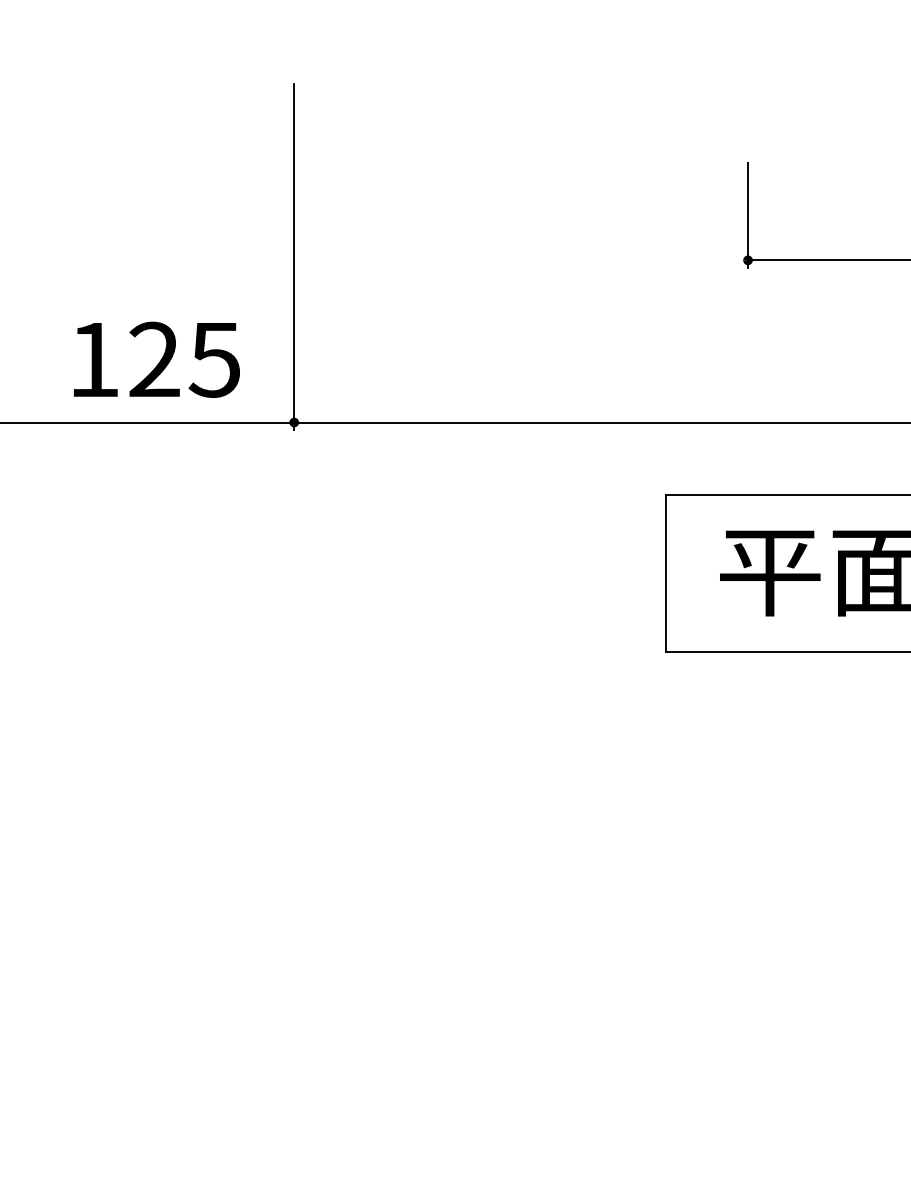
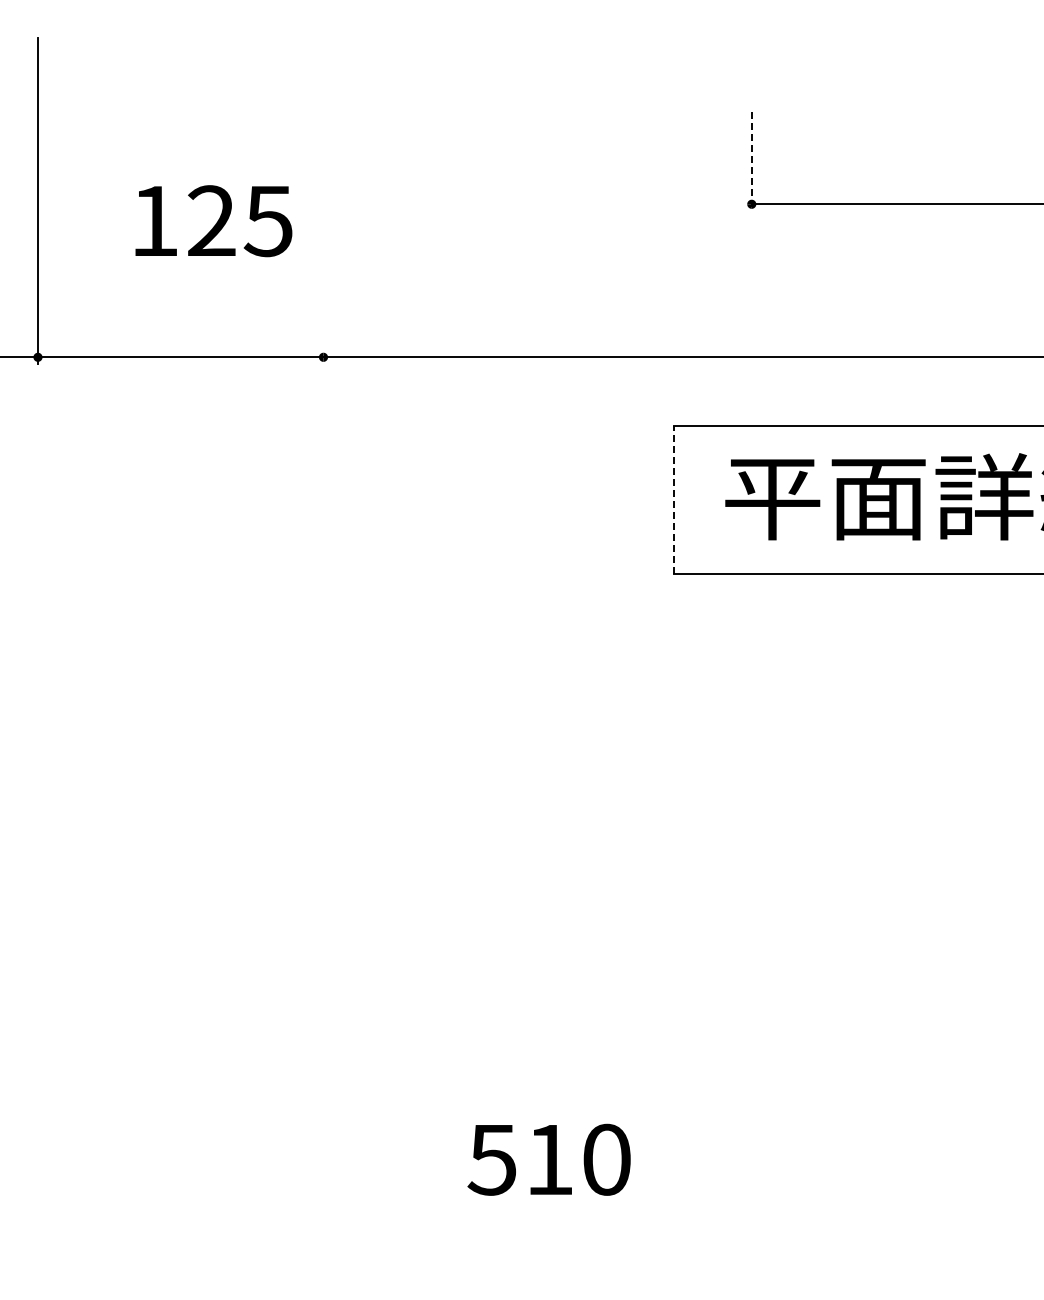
line: (747, 216) -> (751, 162), solid -> dashed
line: (294, 256) -> (323, 200), removed
text: (156, 360) -> (213, 221), moved
line: (666, 573) -> (674, 499), solid -> dashed

